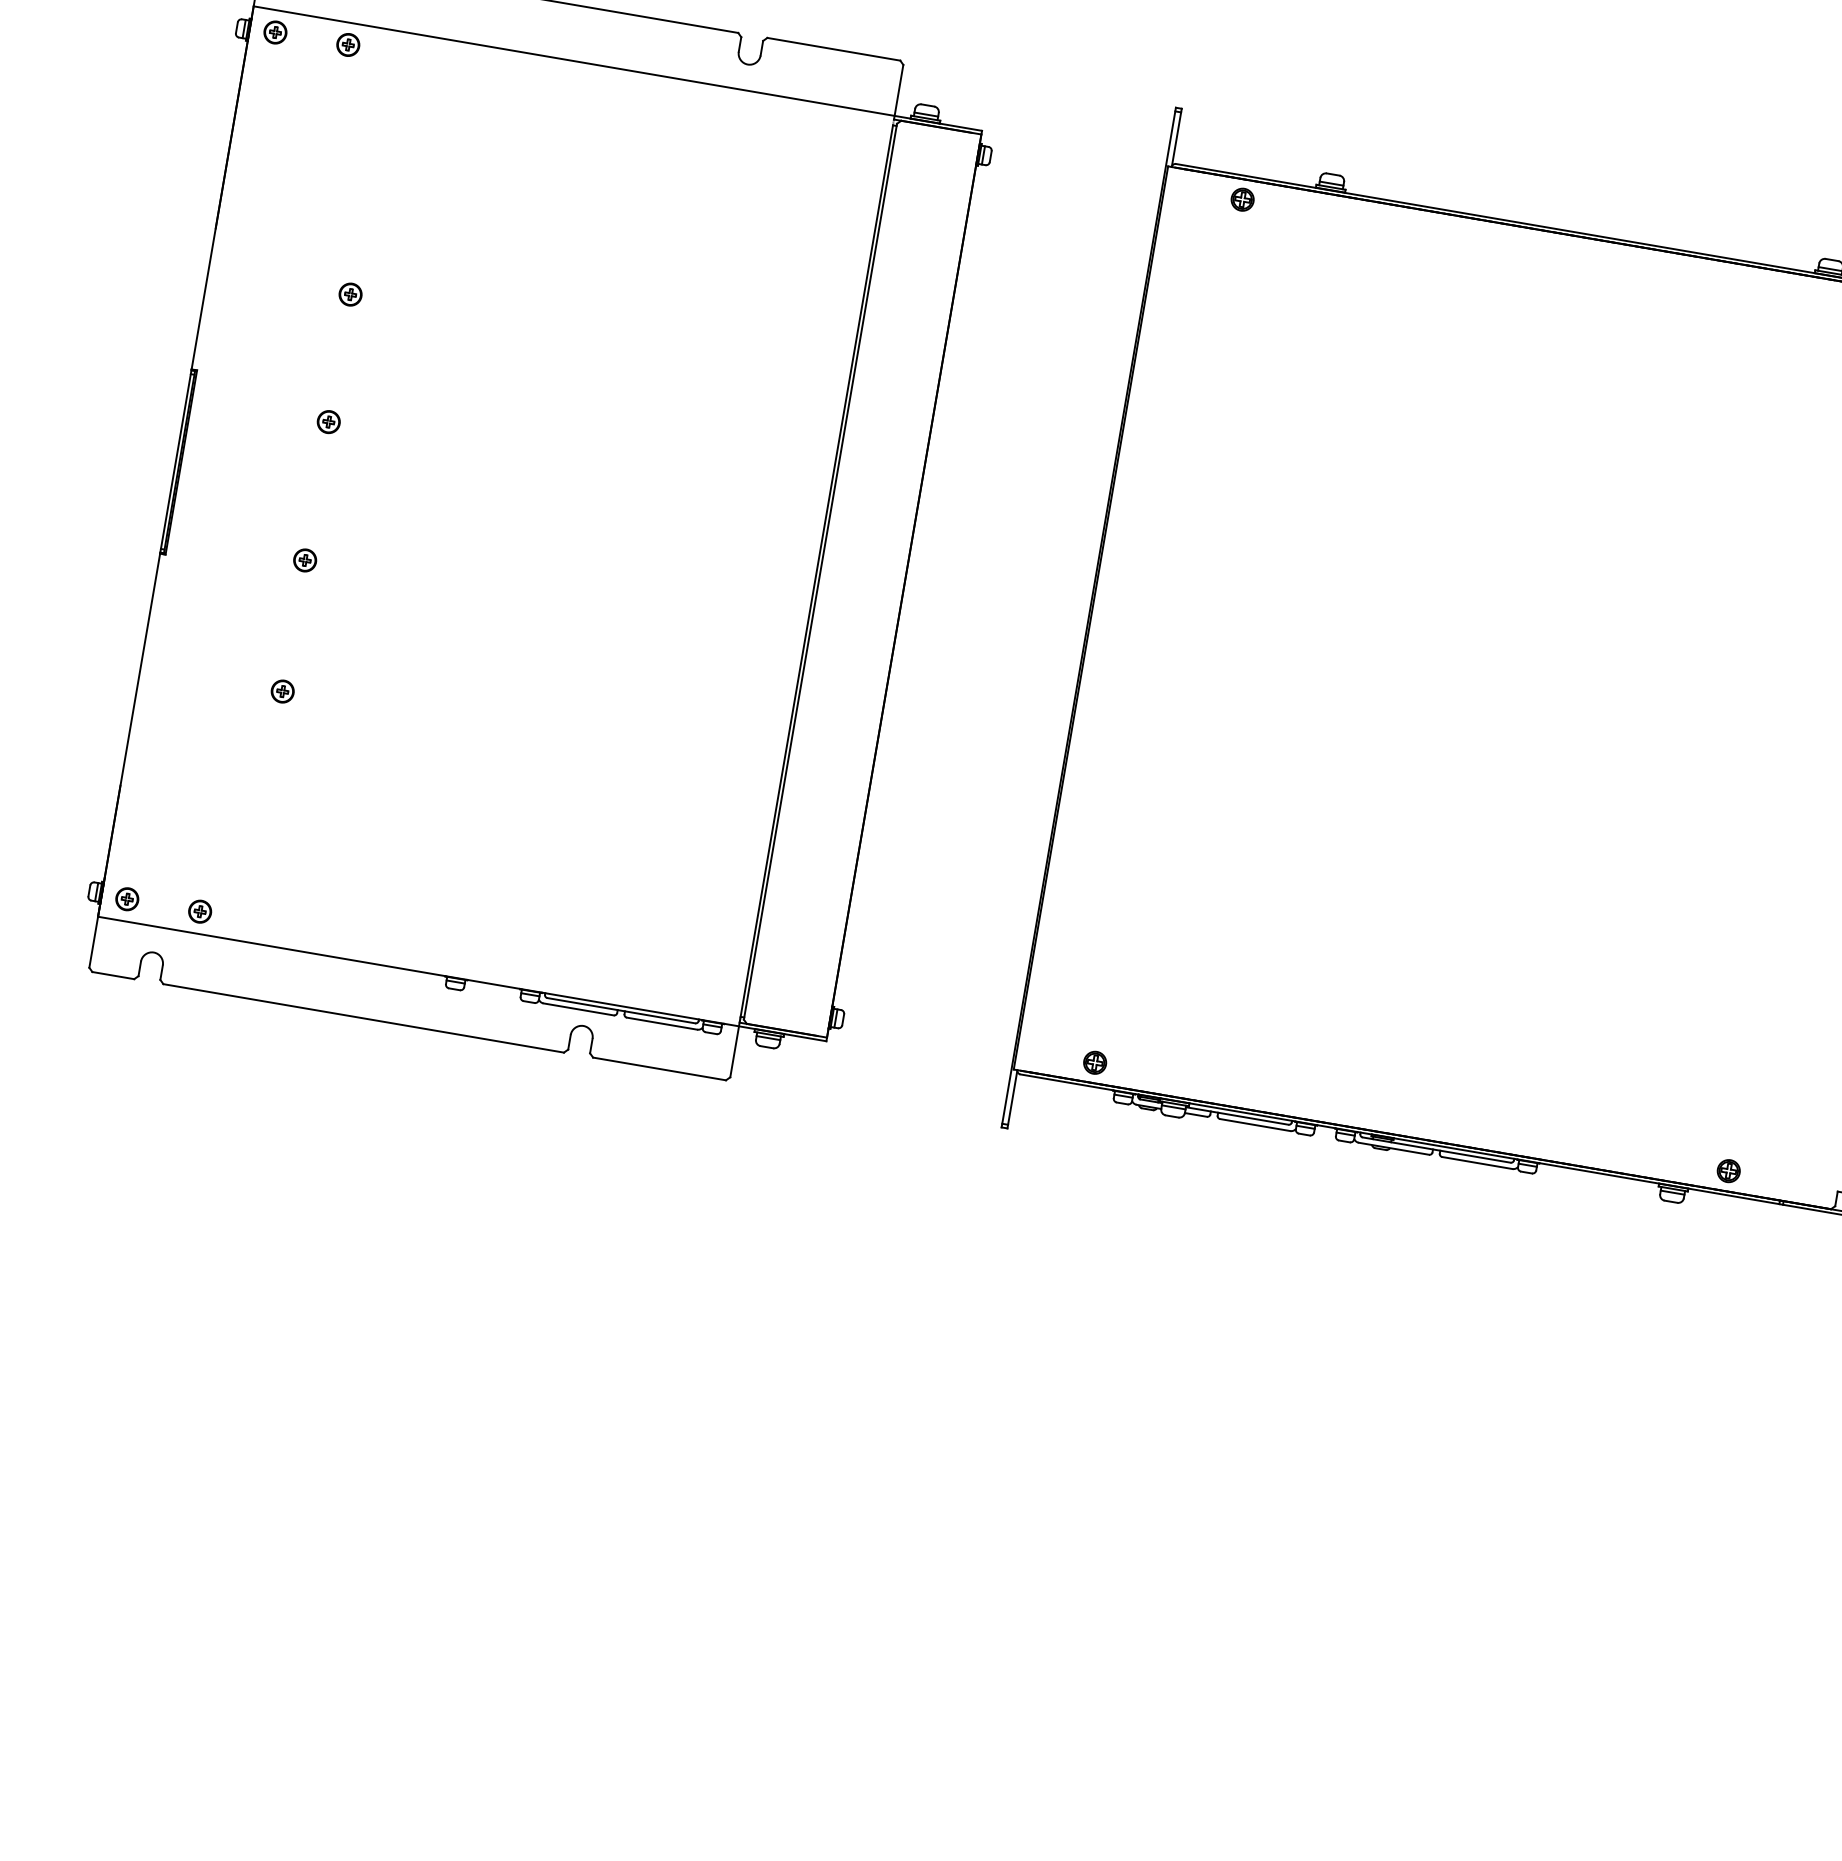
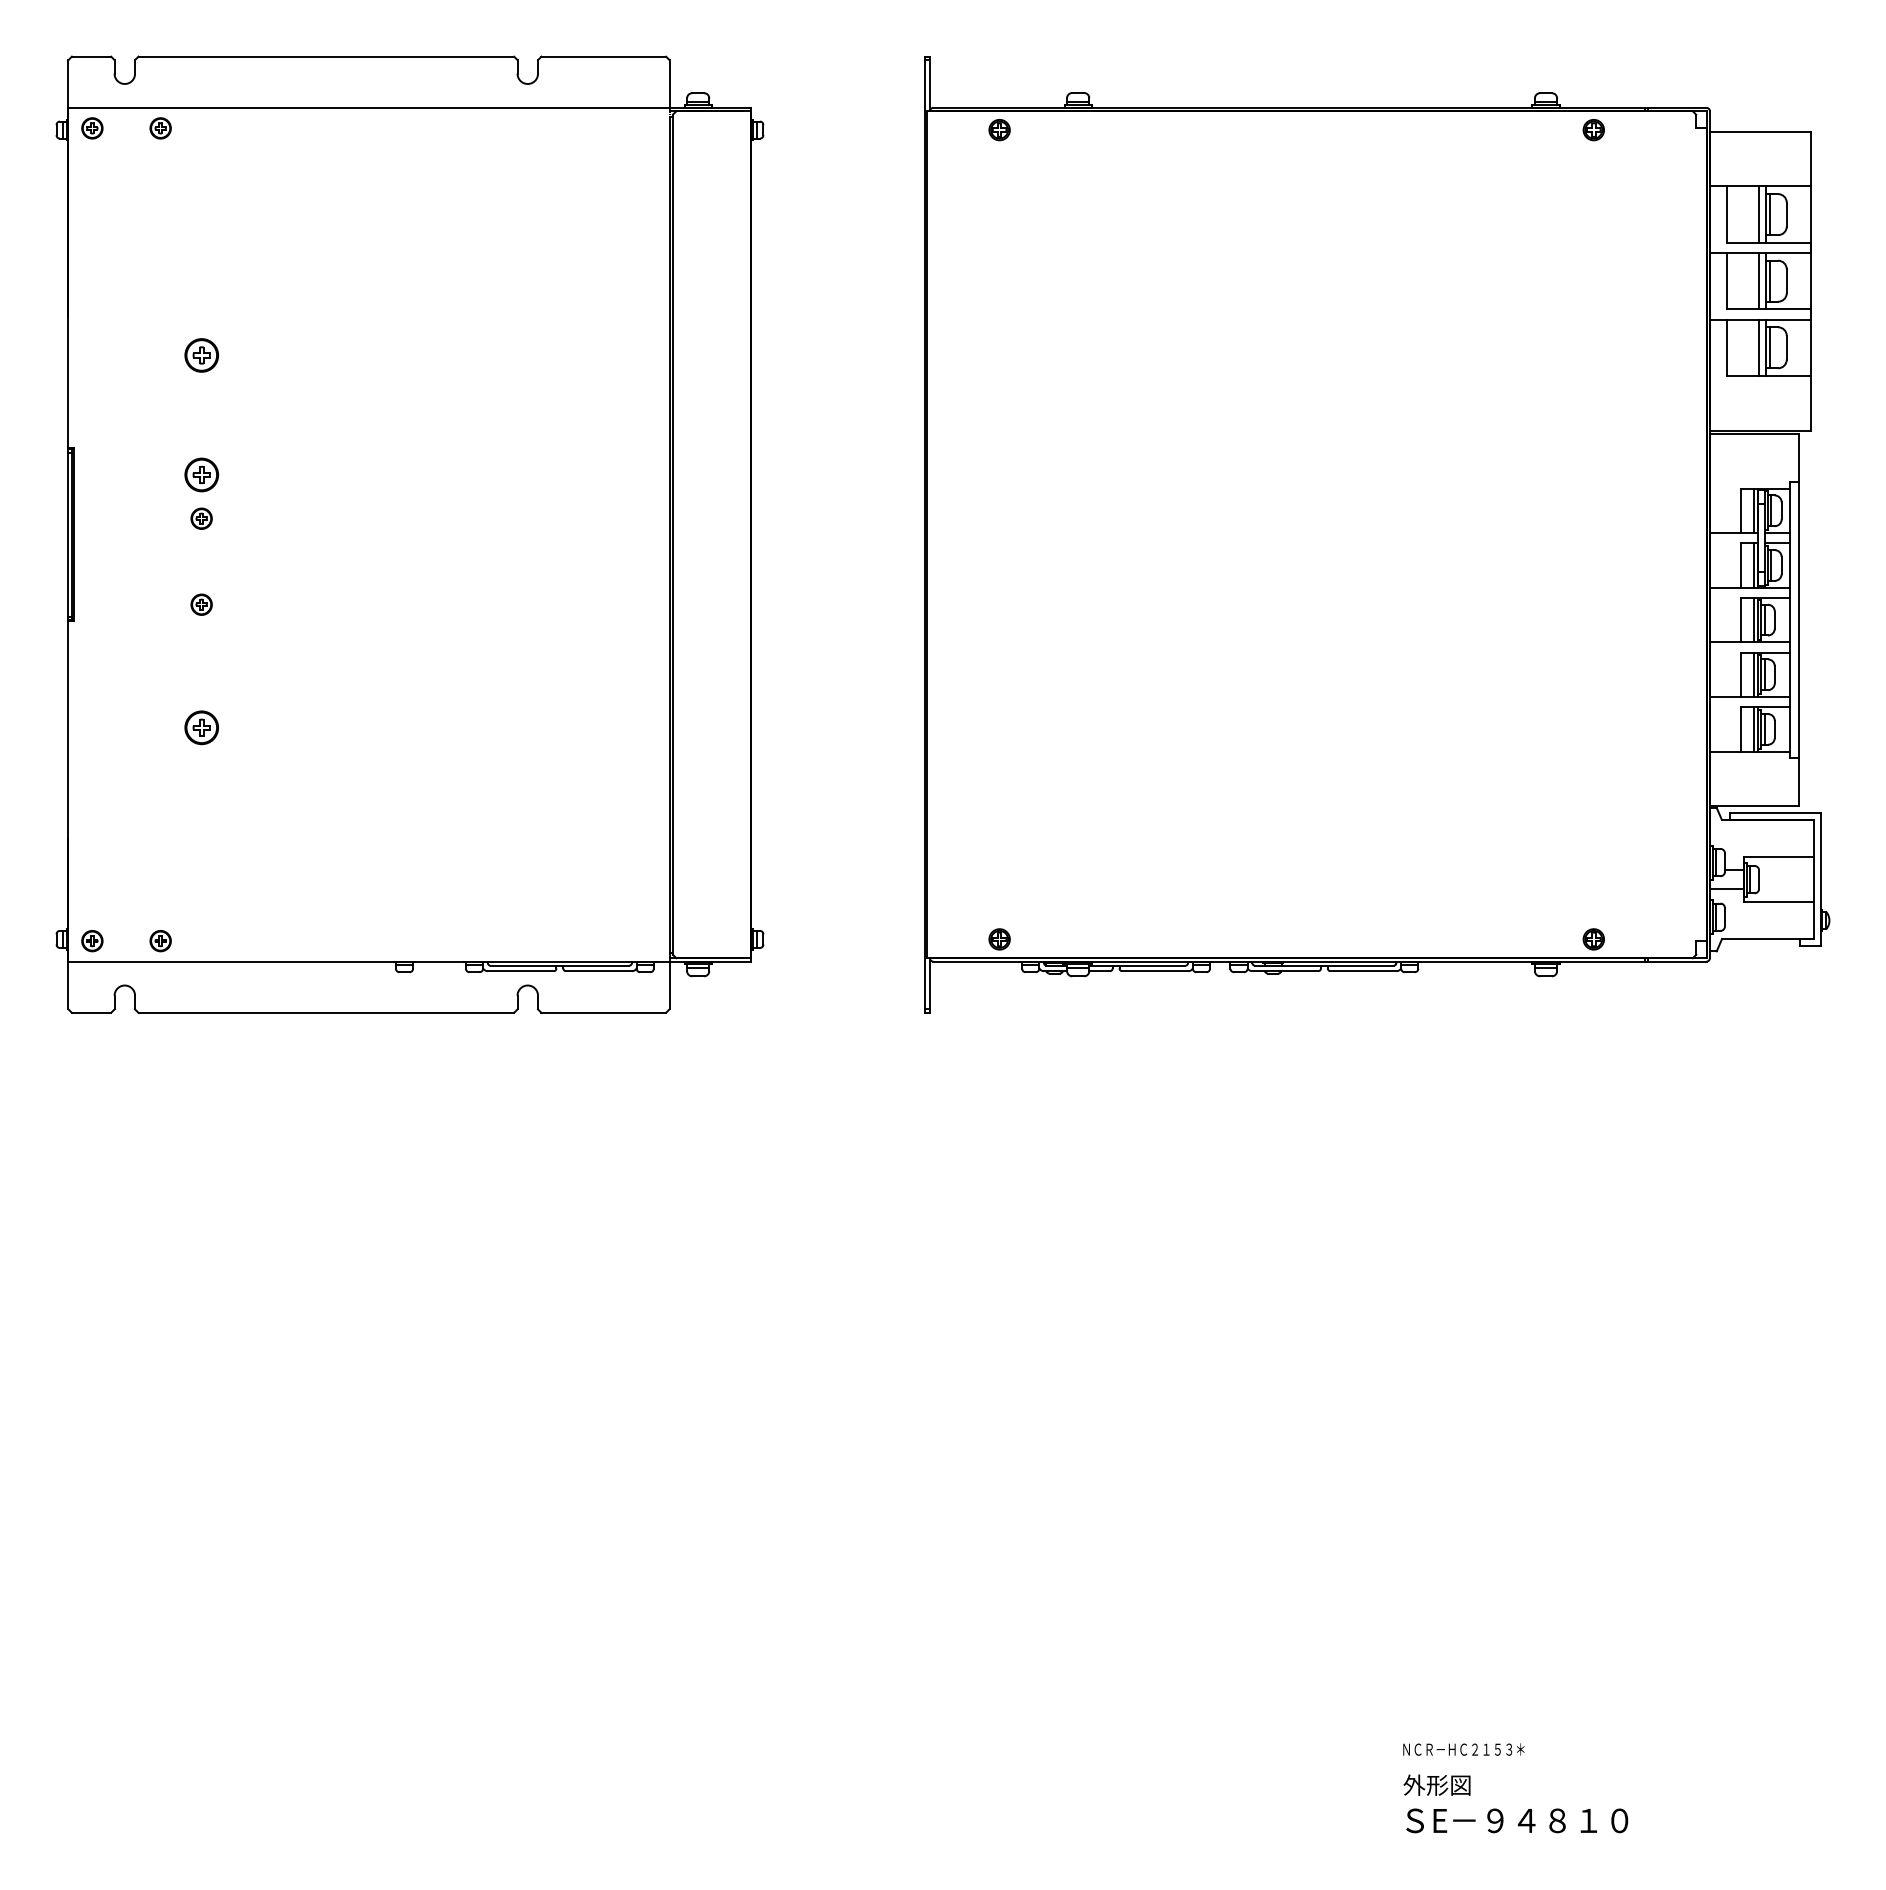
part: (350, 294) -> (201, 355), size x1.6
part: (328, 421) -> (201, 474), size x1.6
part: (320, 468) -> (201, 518), added
part: (282, 691) -> (201, 727), size x1.6

